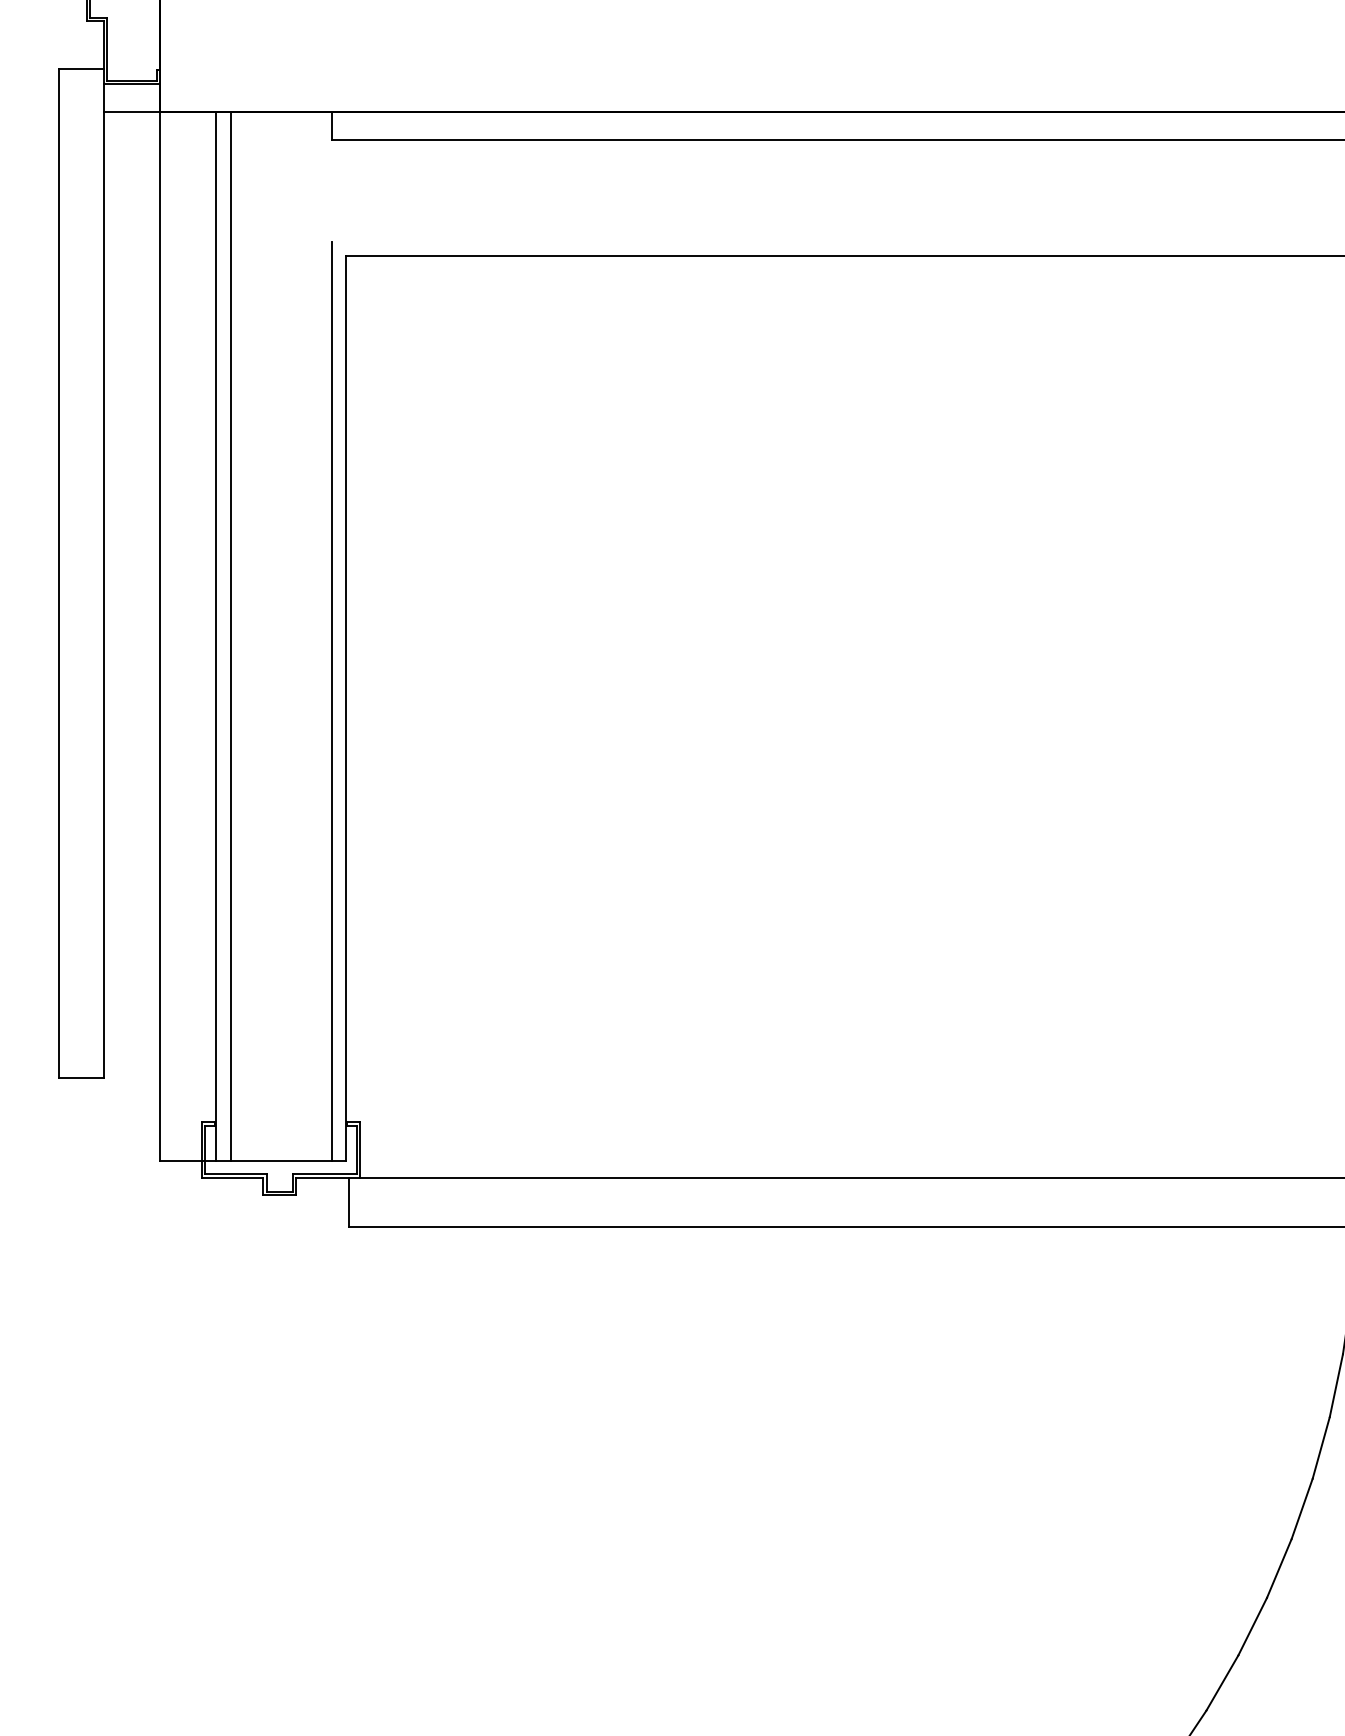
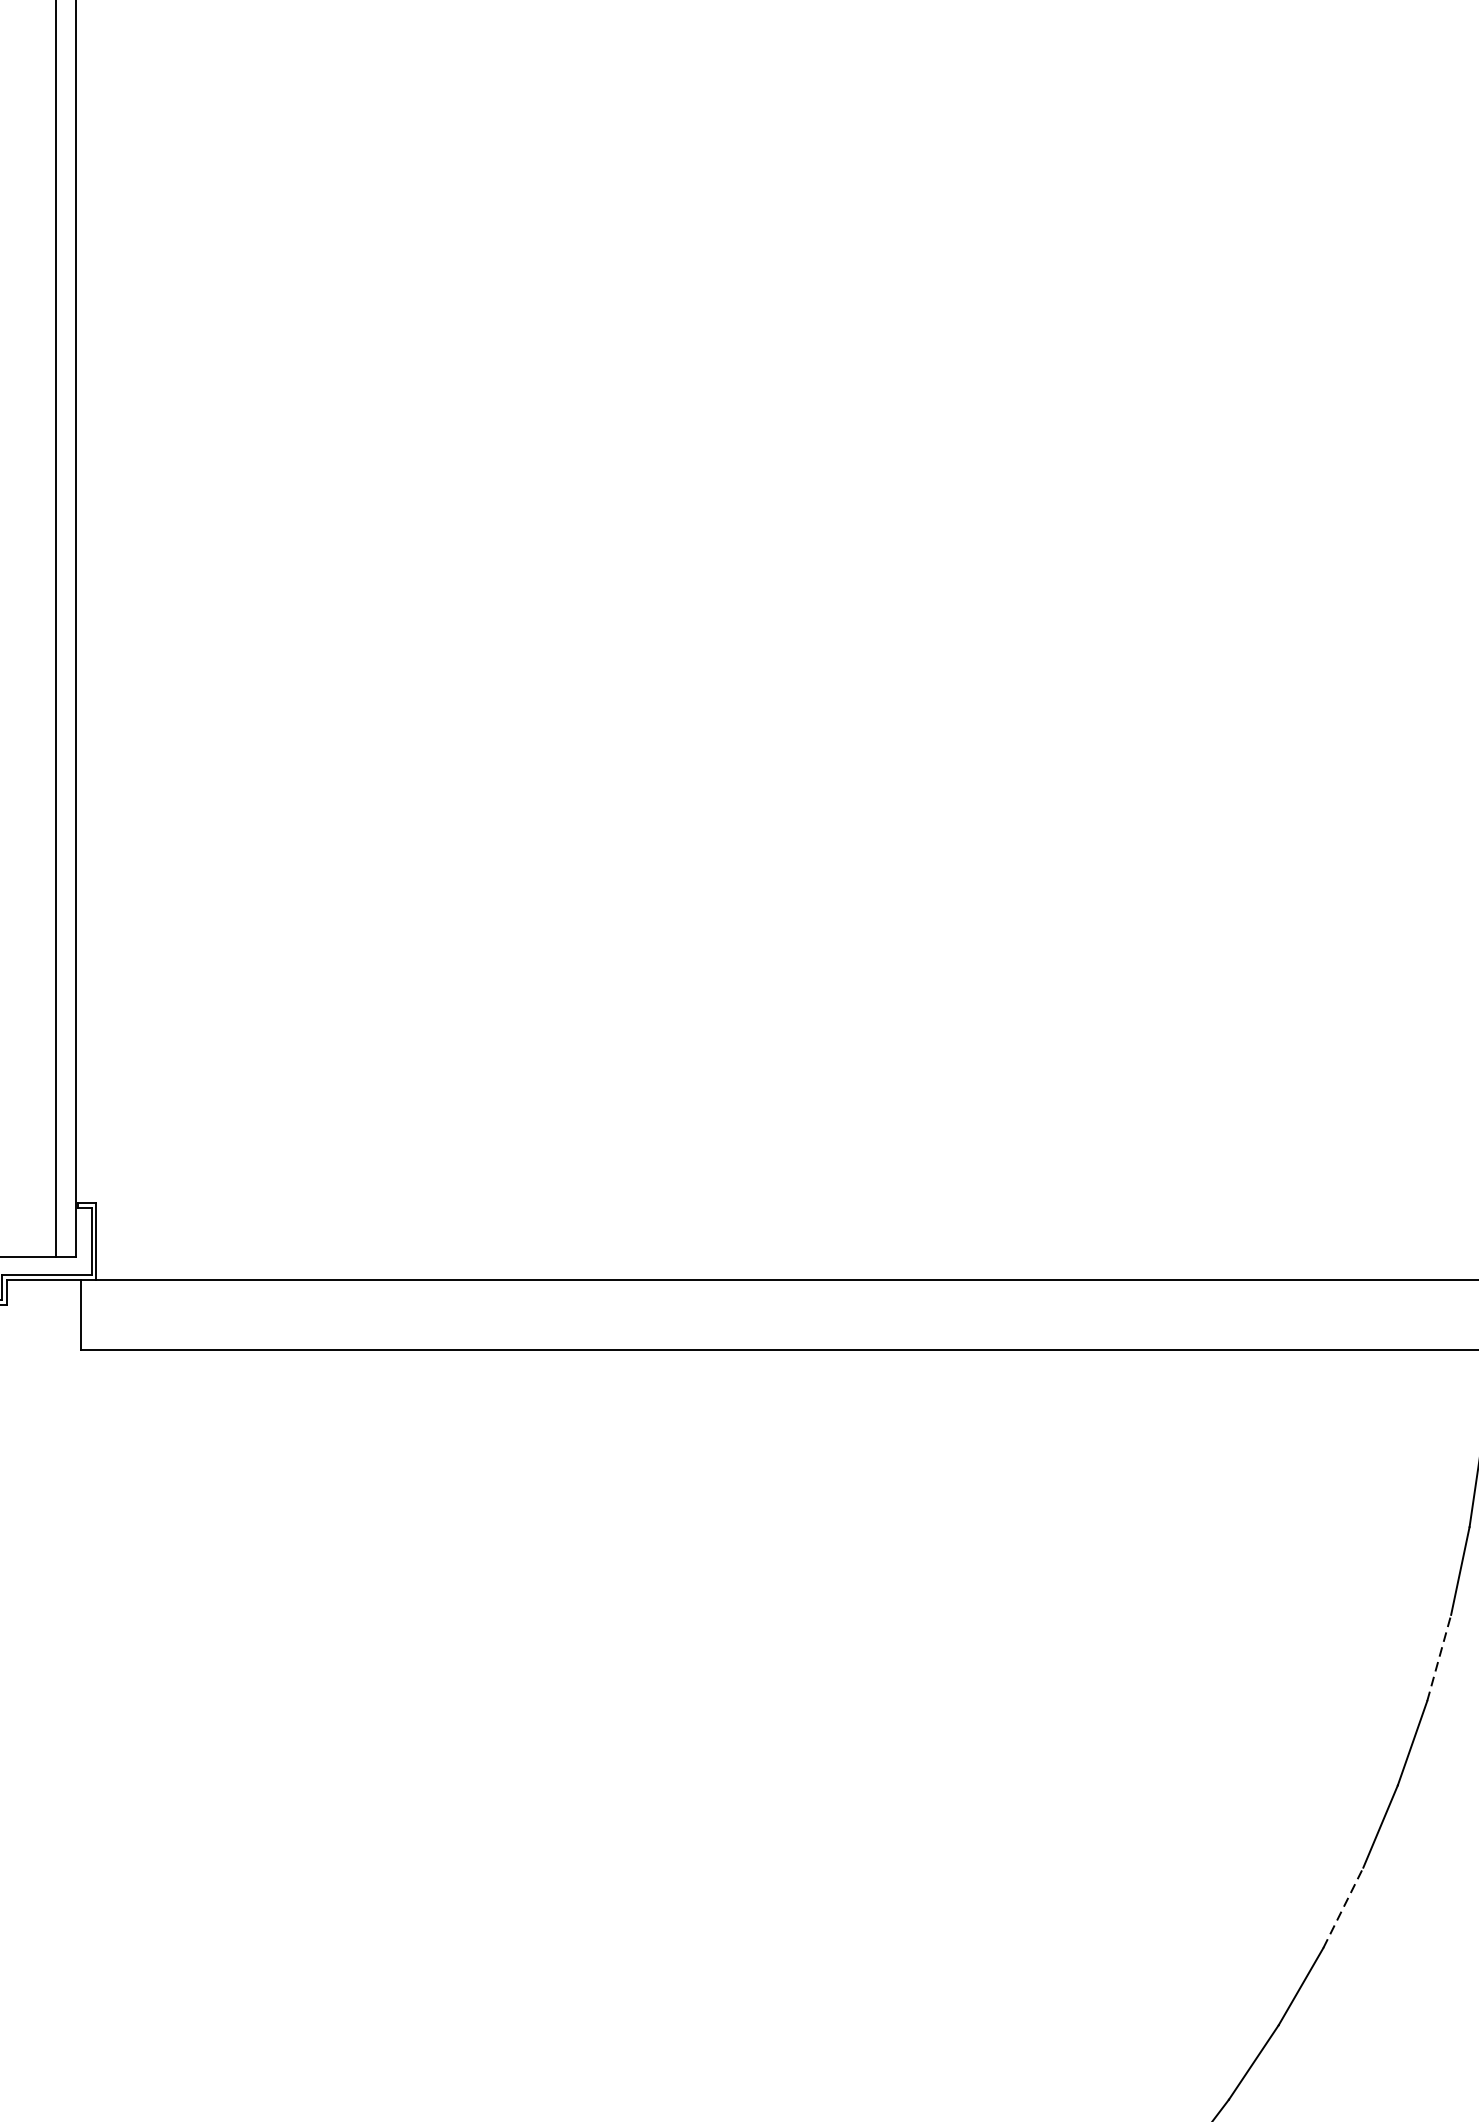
line: (1321, 1447) -> (1439, 1657), solid -> dashed
line: (1252, 1626) -> (1343, 1907), solid -> dashed

